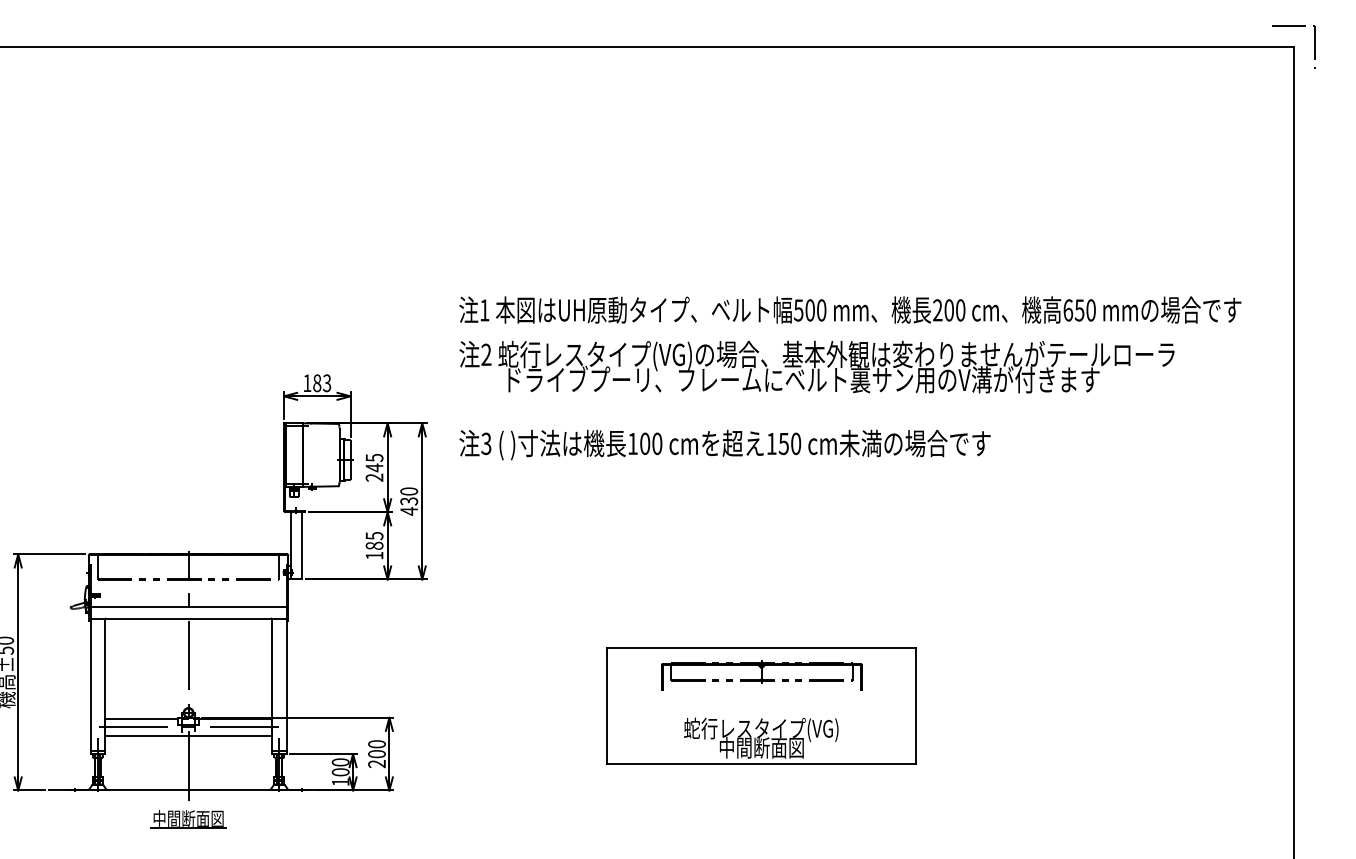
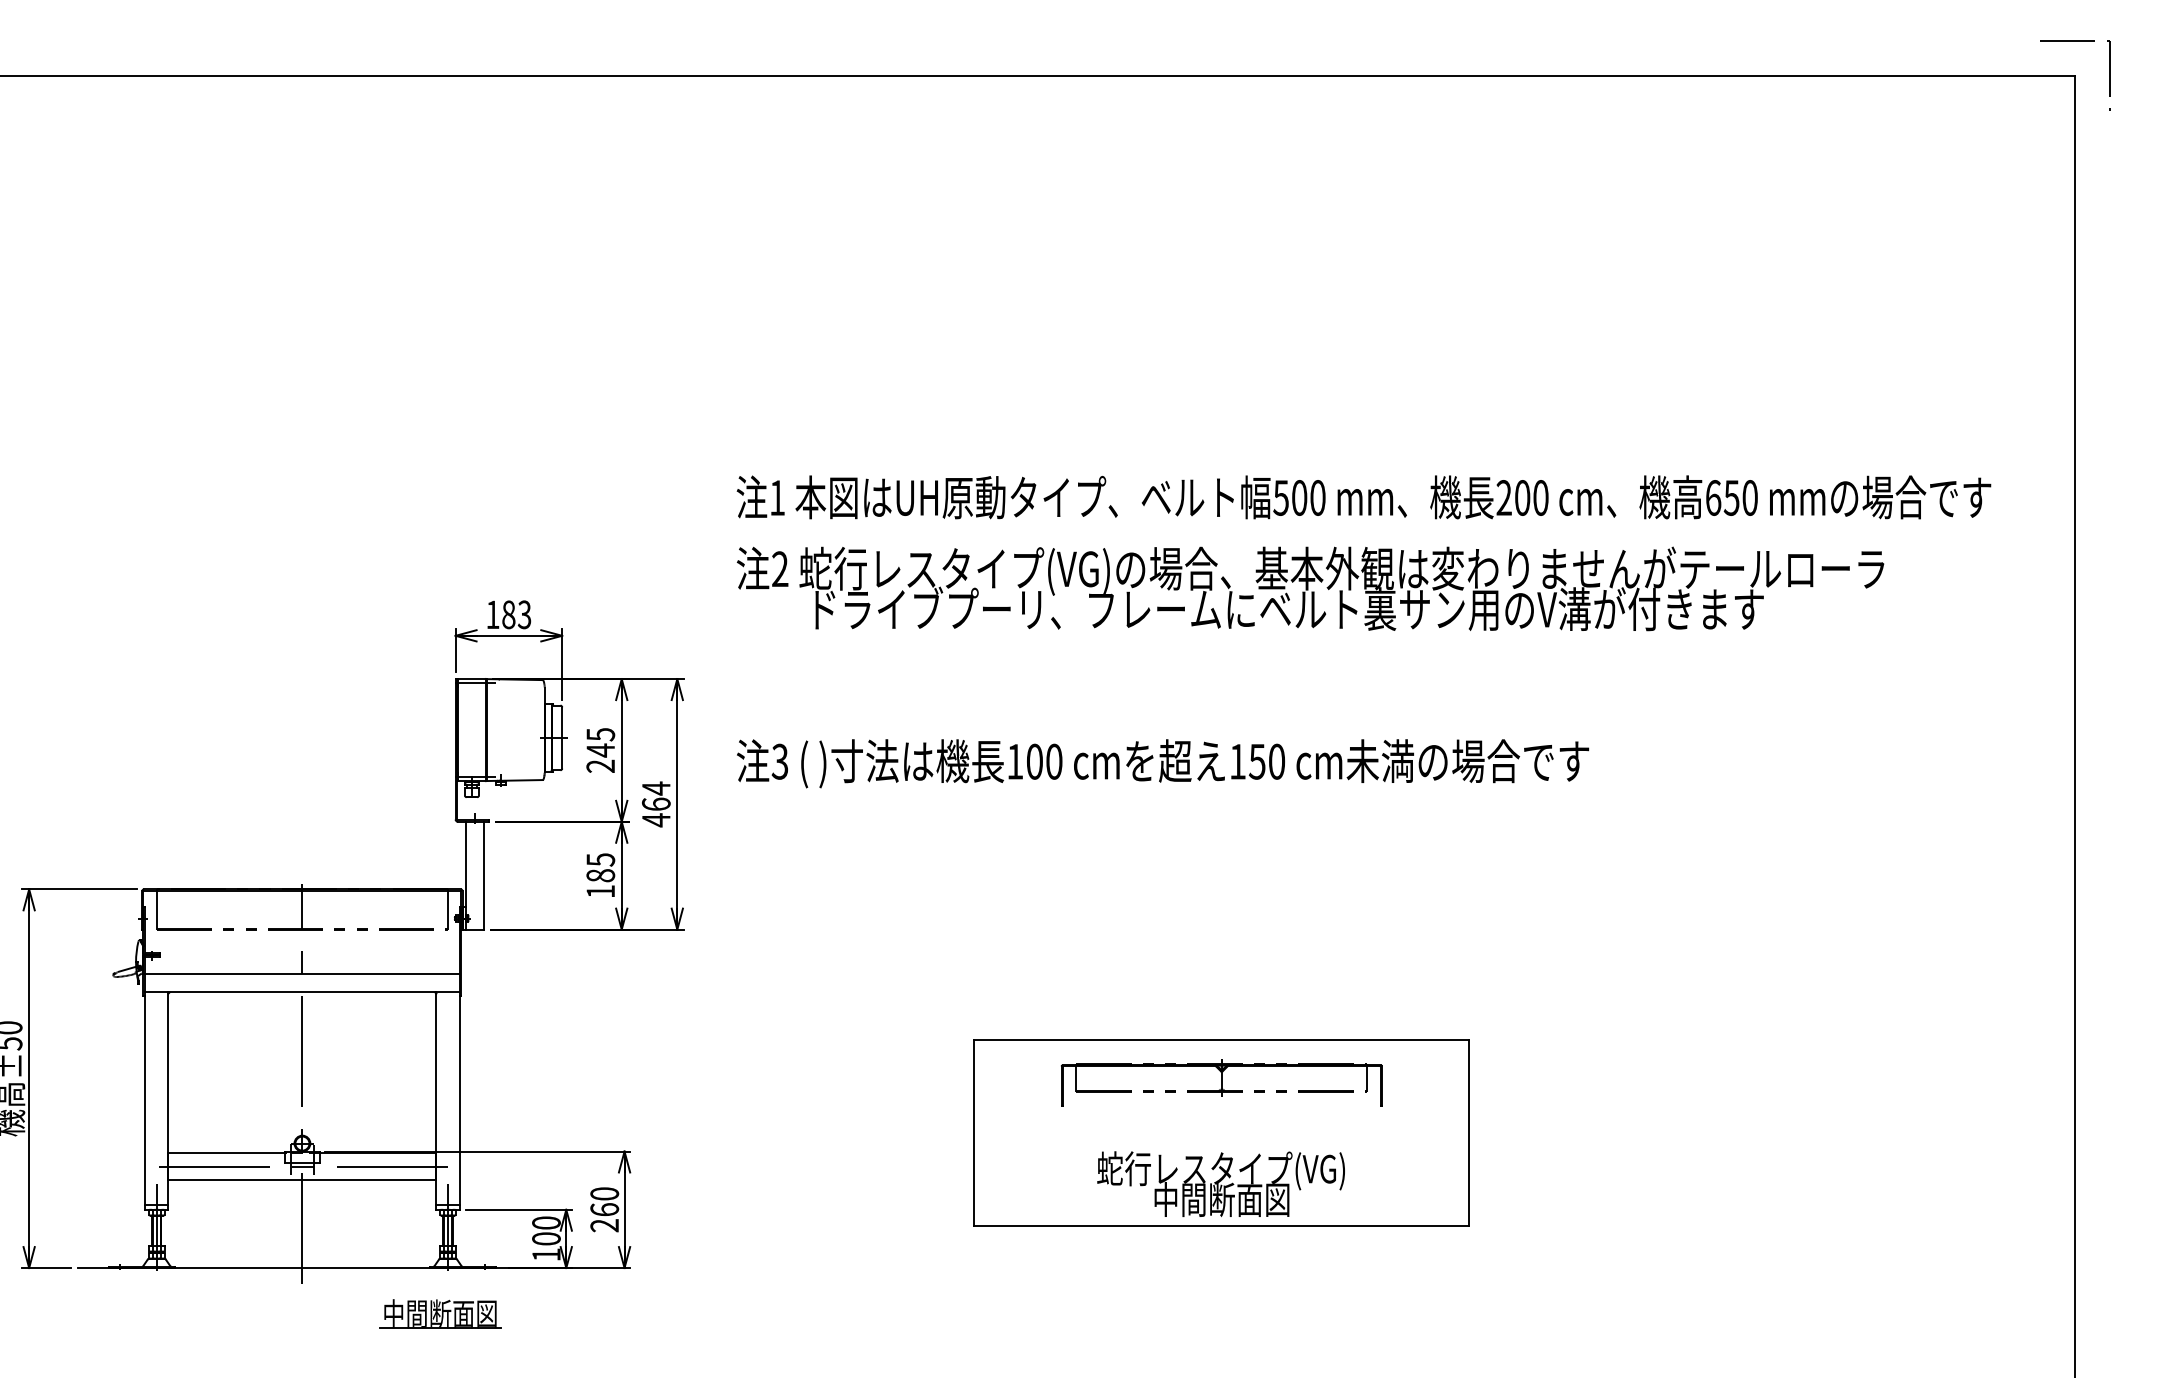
text: (724, 444) -> (1162, 762), moved
text: (409, 496) -> (656, 796), 430 -> 464
text: (376, 754) -> (603, 1210), 200 -> 260
part: (188, 818) -> (440, 1312), moved

